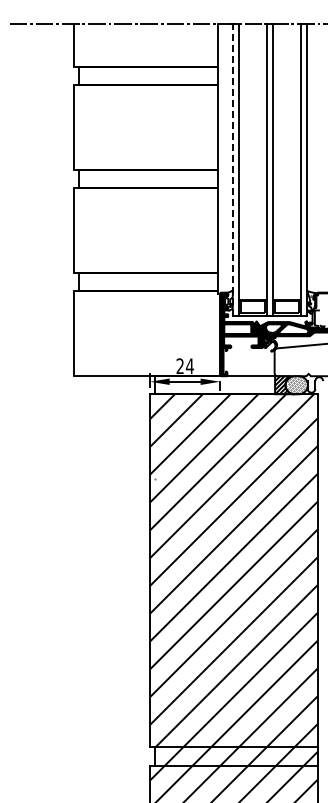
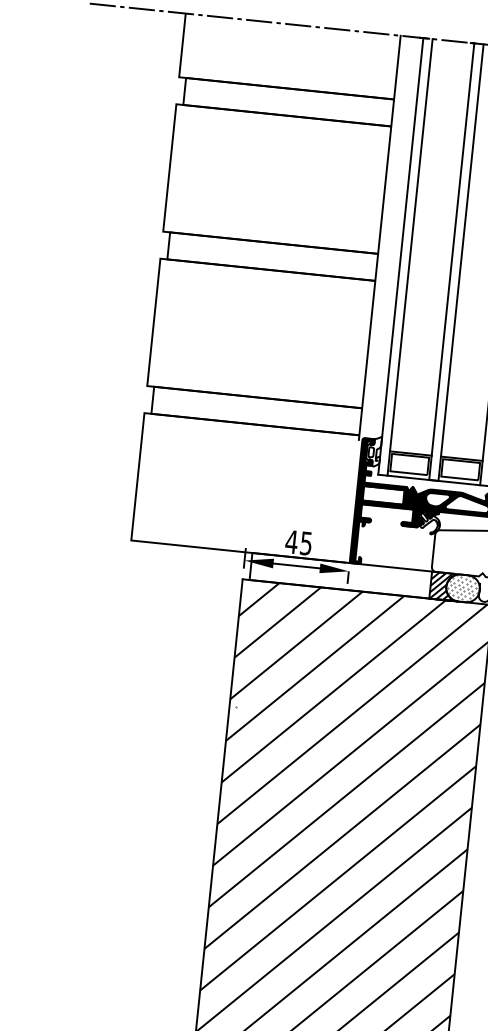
line: (232, 169) -> (400, 255), dashed -> solid
text: (184, 366) -> (298, 543), 24 -> 45

